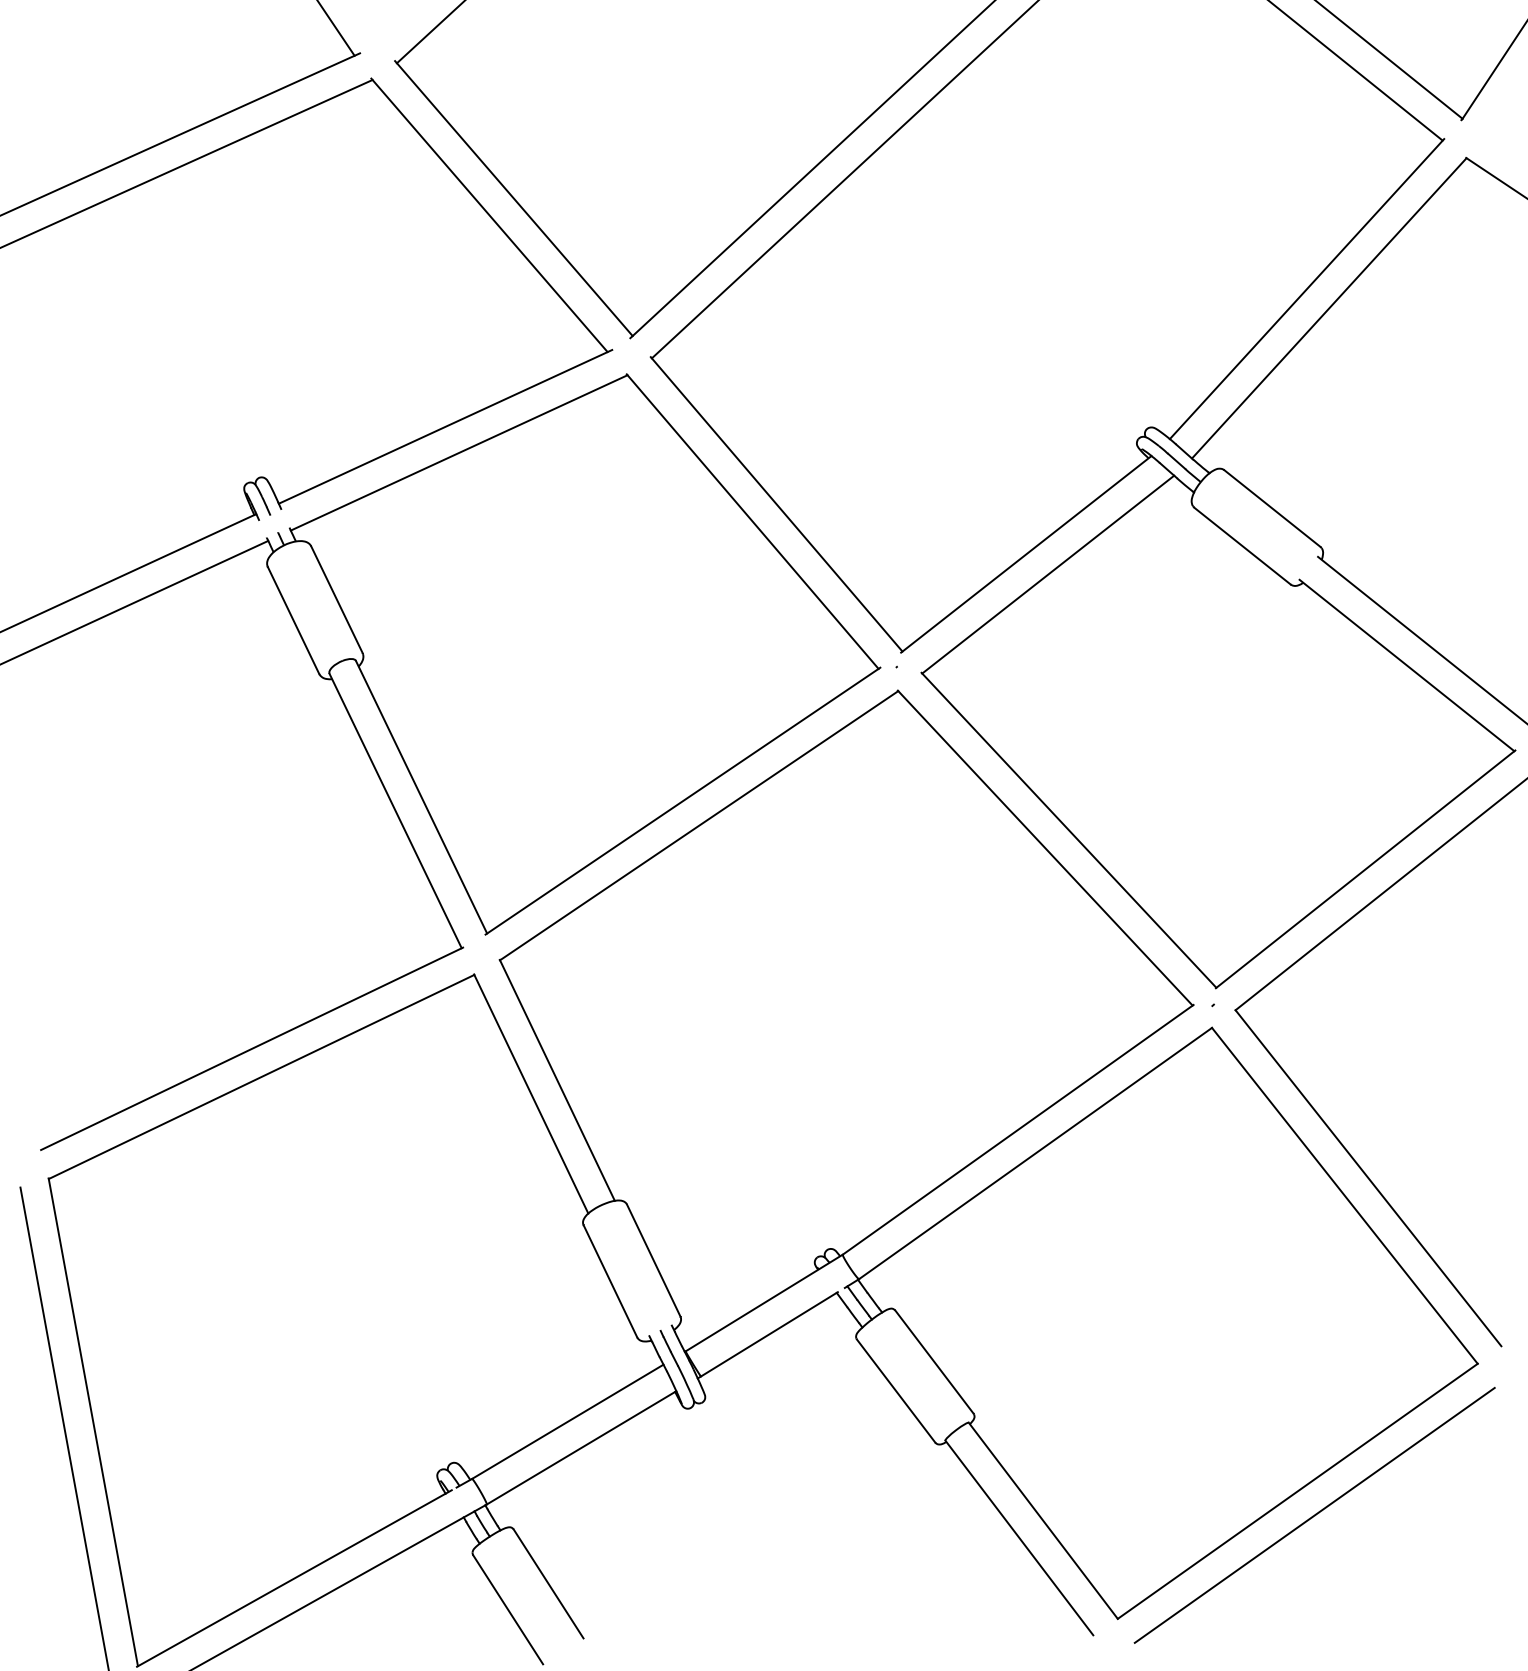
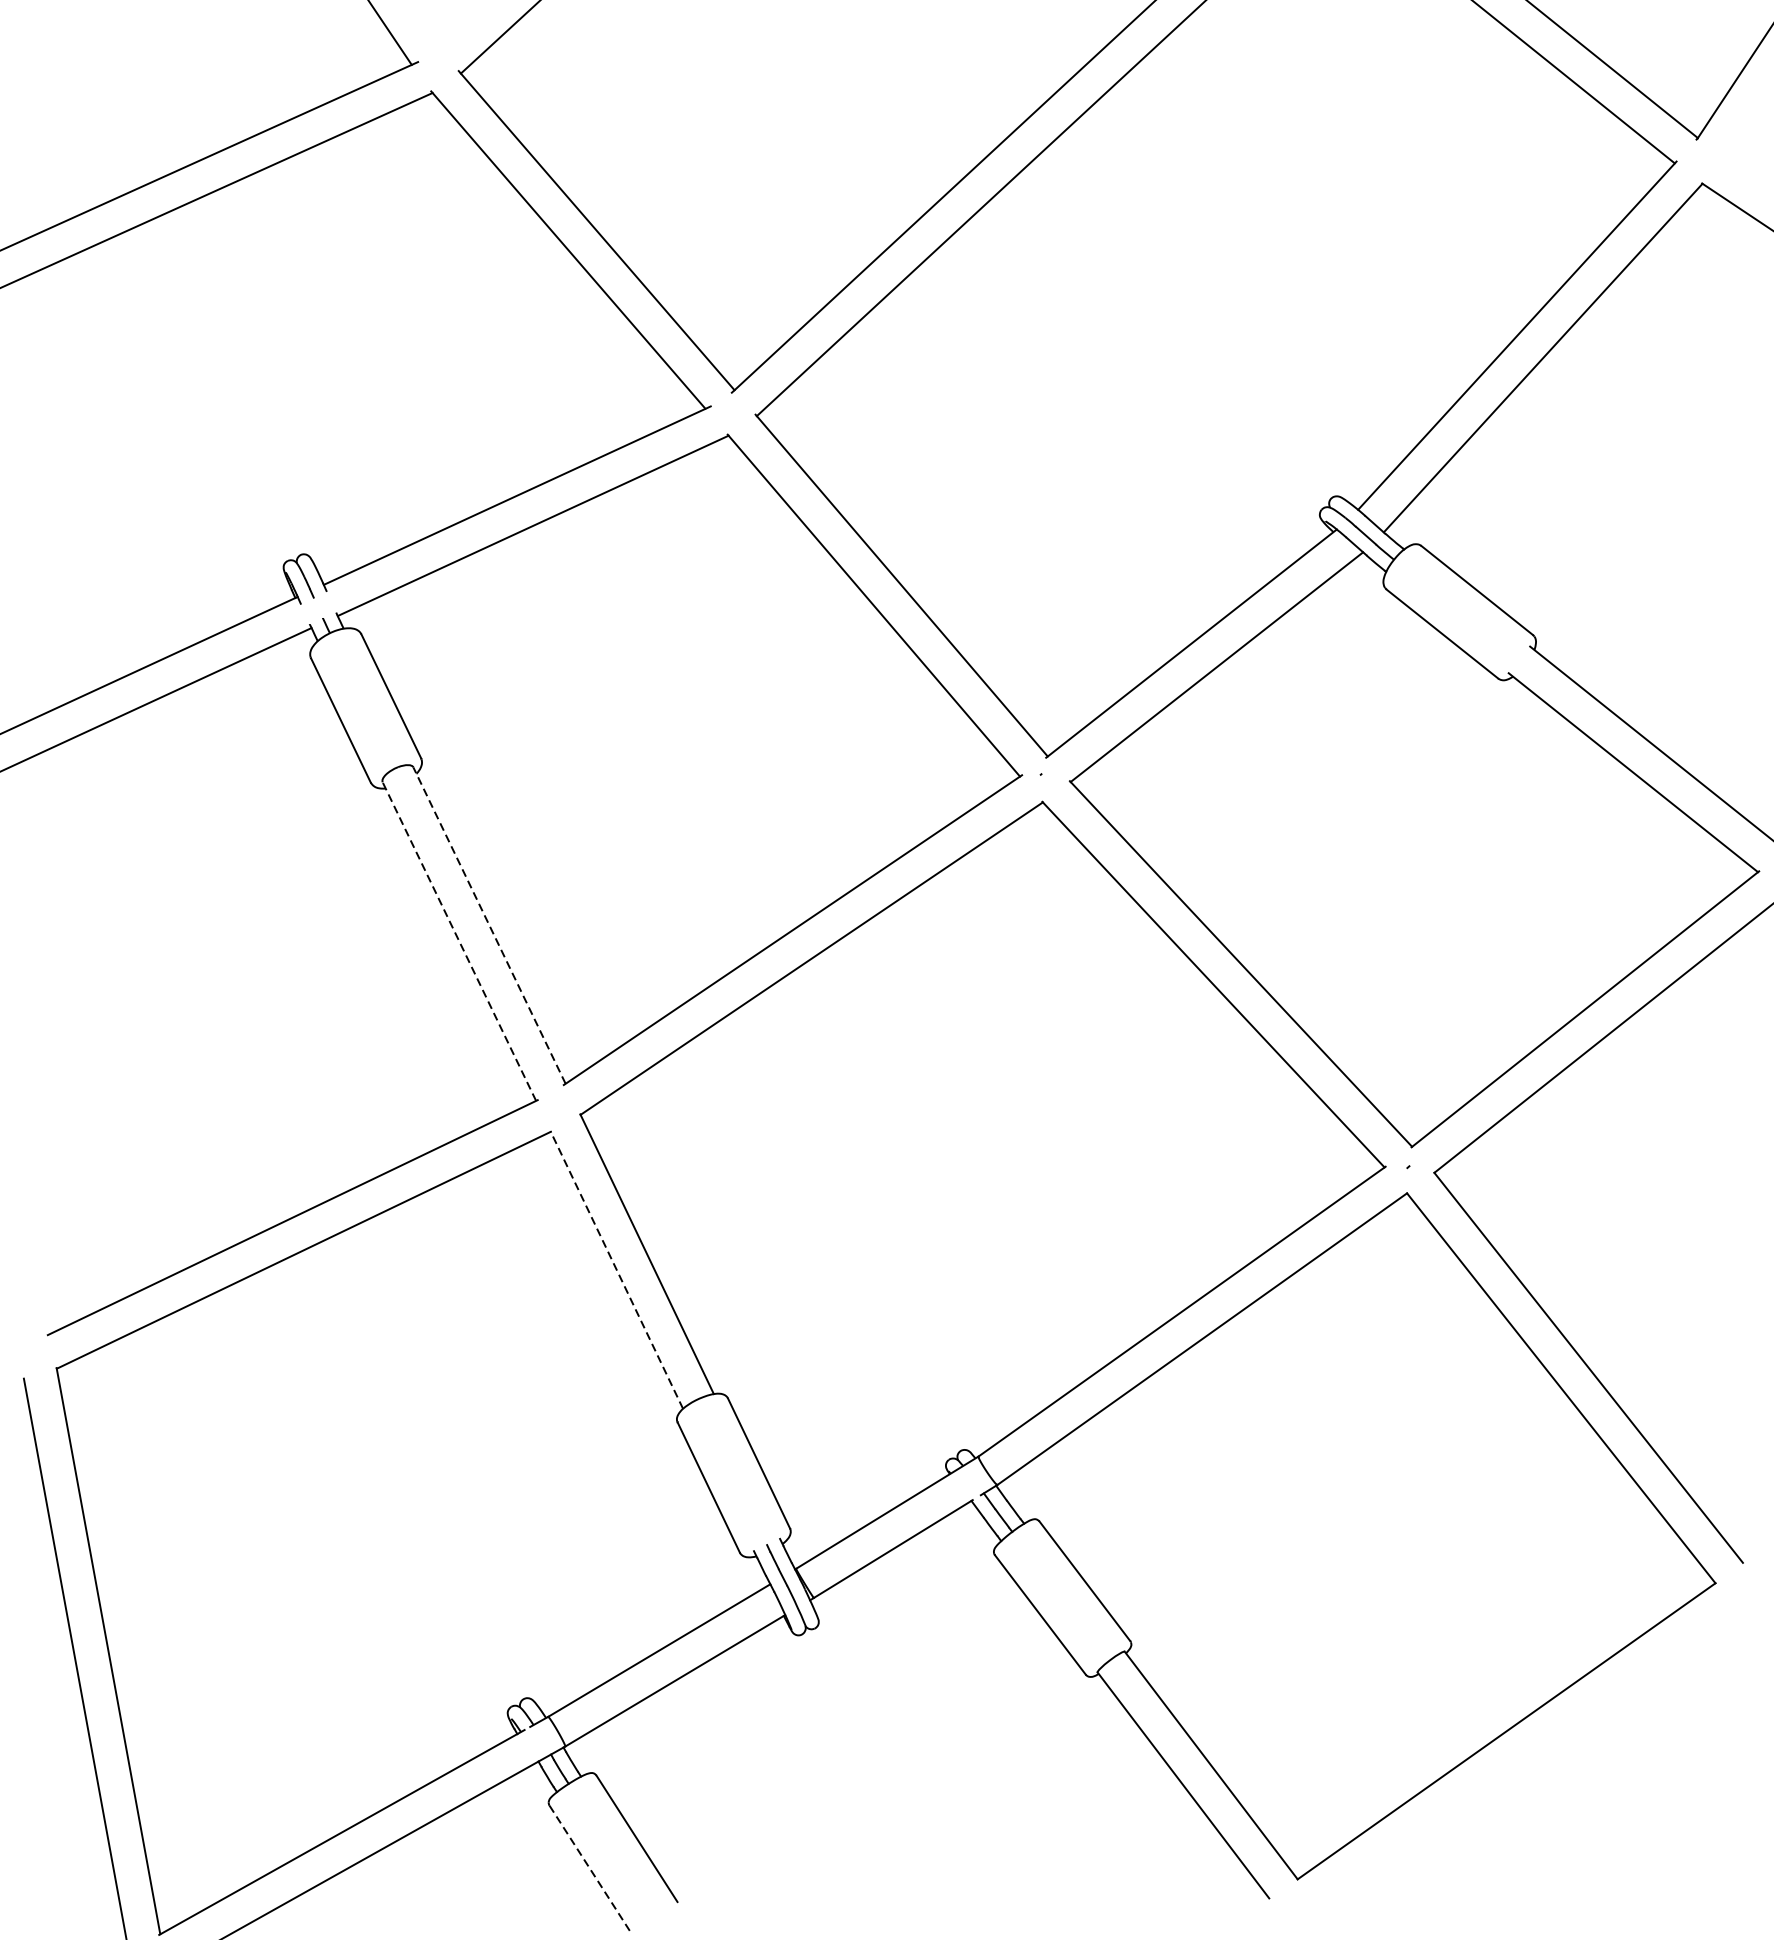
line: (421, 796) -> (489, 924), solid -> dashed
line: (395, 810) -> (459, 940), solid -> dashed
line: (531, 1094) -> (617, 1270), solid -> dashed
line: (1314, 1514) -> (1526, 1758), removed
line: (508, 1609) -> (590, 1868), solid -> dashed

